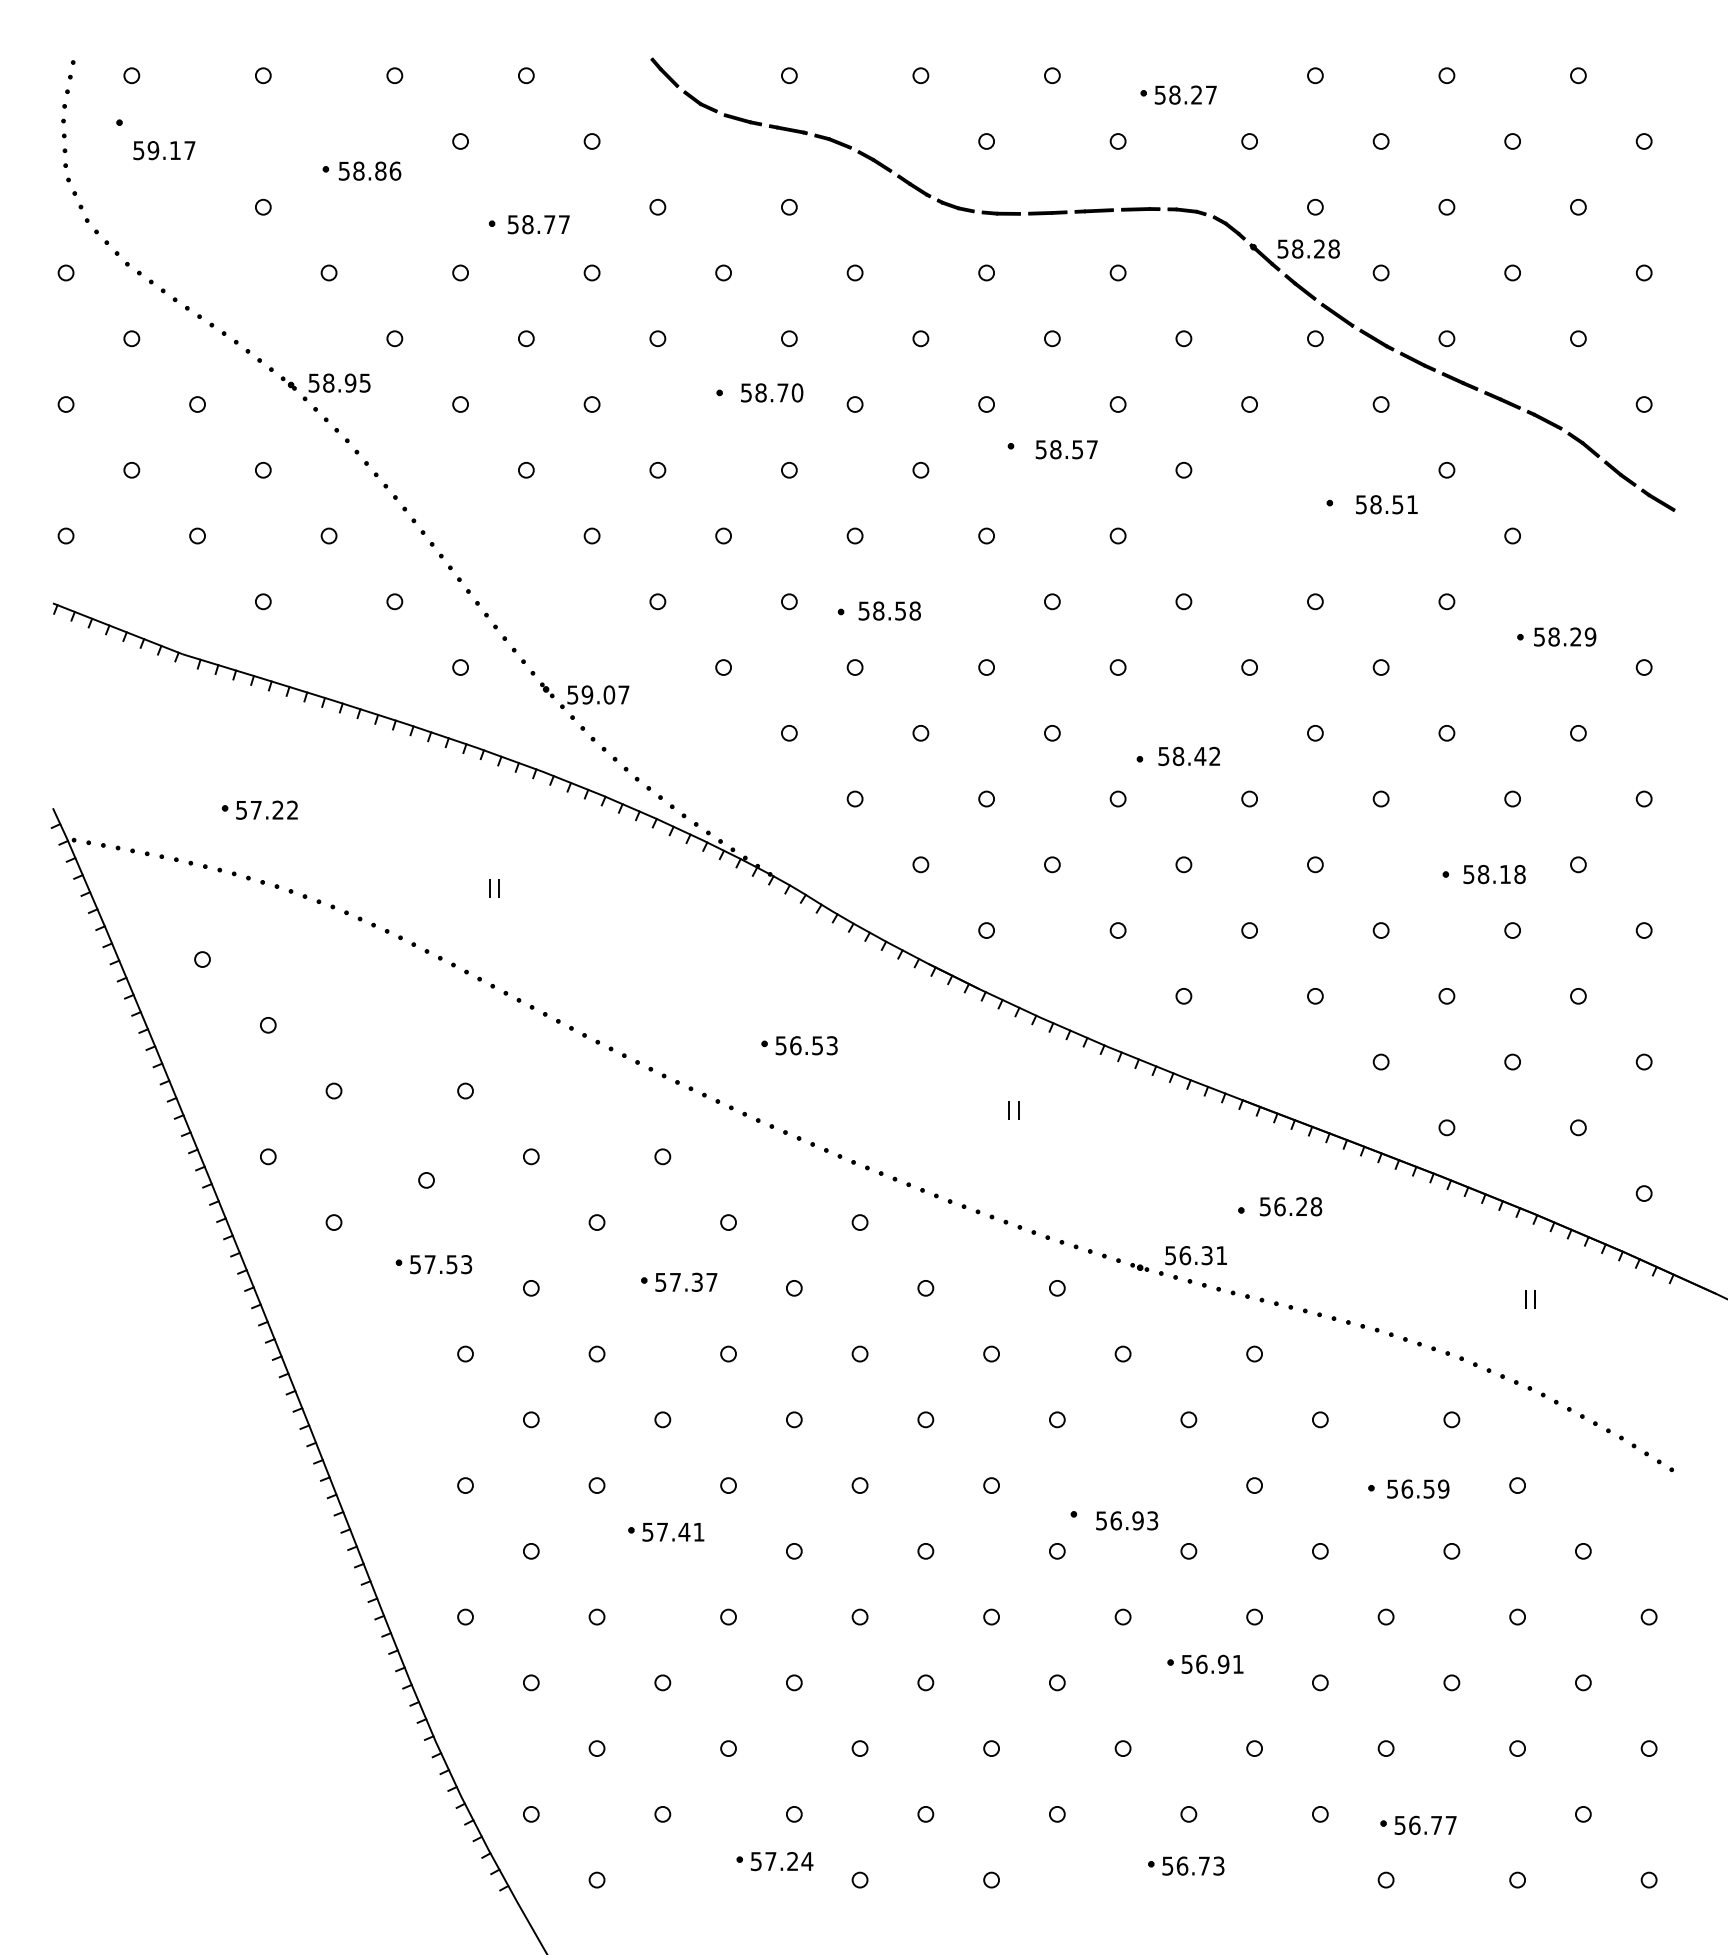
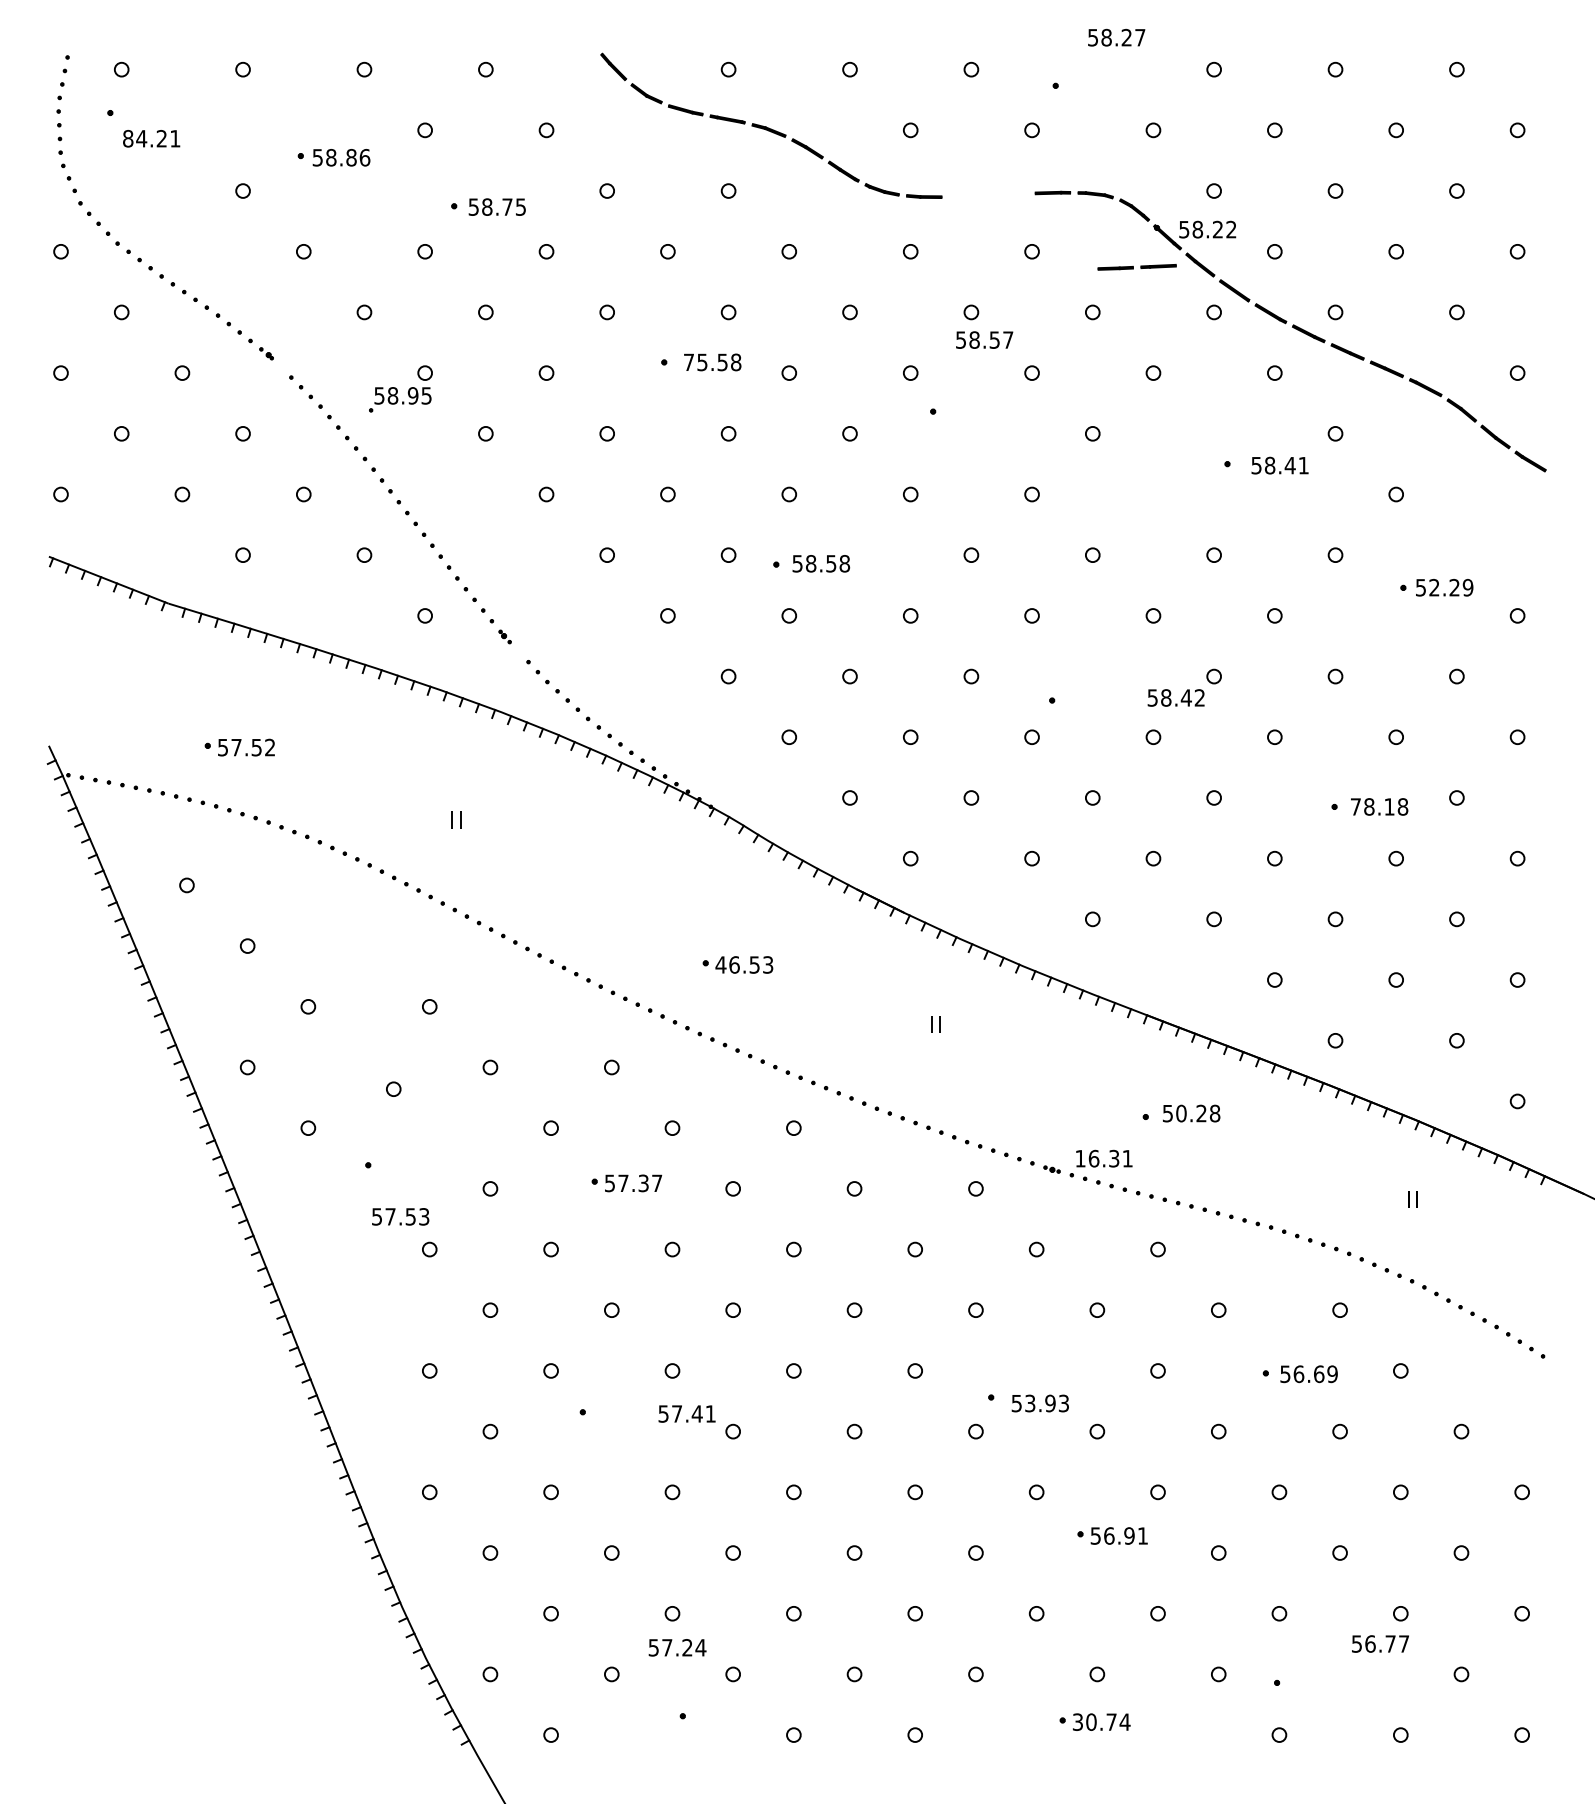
text: (1185, 94) -> (1116, 37), moved
text: (164, 150) -> (151, 138), 59.17 -> 84.21
part: (1070, 211) -> (1136, 266), moved
text: (564, 224) -> (521, 206), 58.77 -> 58.75
text: (1333, 248) -> (1230, 229), 58.28 -> 58.22
part: (336, 387) -> (400, 399), moved
text: (772, 392) -> (713, 362), 58.70 -> 75.58
text: (1066, 449) -> (984, 339), moved
text: (1397, 504) -> (1289, 465), 58.51 -> 58.41
text: (1553, 636) -> (1433, 587), 58.29 -> 52.29
part: (594, 696) -> (548, 642), removed
text: (1188, 755) -> (1175, 697), moved
text: (277, 809) -> (256, 746), 57.22 -> 57.52
text: (1468, 874) -> (1355, 806), 58.18 -> 78.18
text: (781, 1045) -> (721, 964), 56.53 -> 46.53
text: (1279, 1206) -> (1181, 1113), 56.28 -> 50.28
text: (1170, 1255) -> (1080, 1158), 56.31 -> 16.31
text: (441, 1264) -> (401, 1216), moved
text: (1428, 1488) -> (1318, 1373), 56.59 -> 56.69
text: (1116, 1520) -> (1030, 1403), 56.93 -> 53.93
text: (673, 1532) -> (687, 1414), moved
text: (1425, 1824) -> (1380, 1643), moved
text: (781, 1861) -> (677, 1647), moved
text: (1193, 1865) -> (1101, 1721), 56.73 -> 30.74

